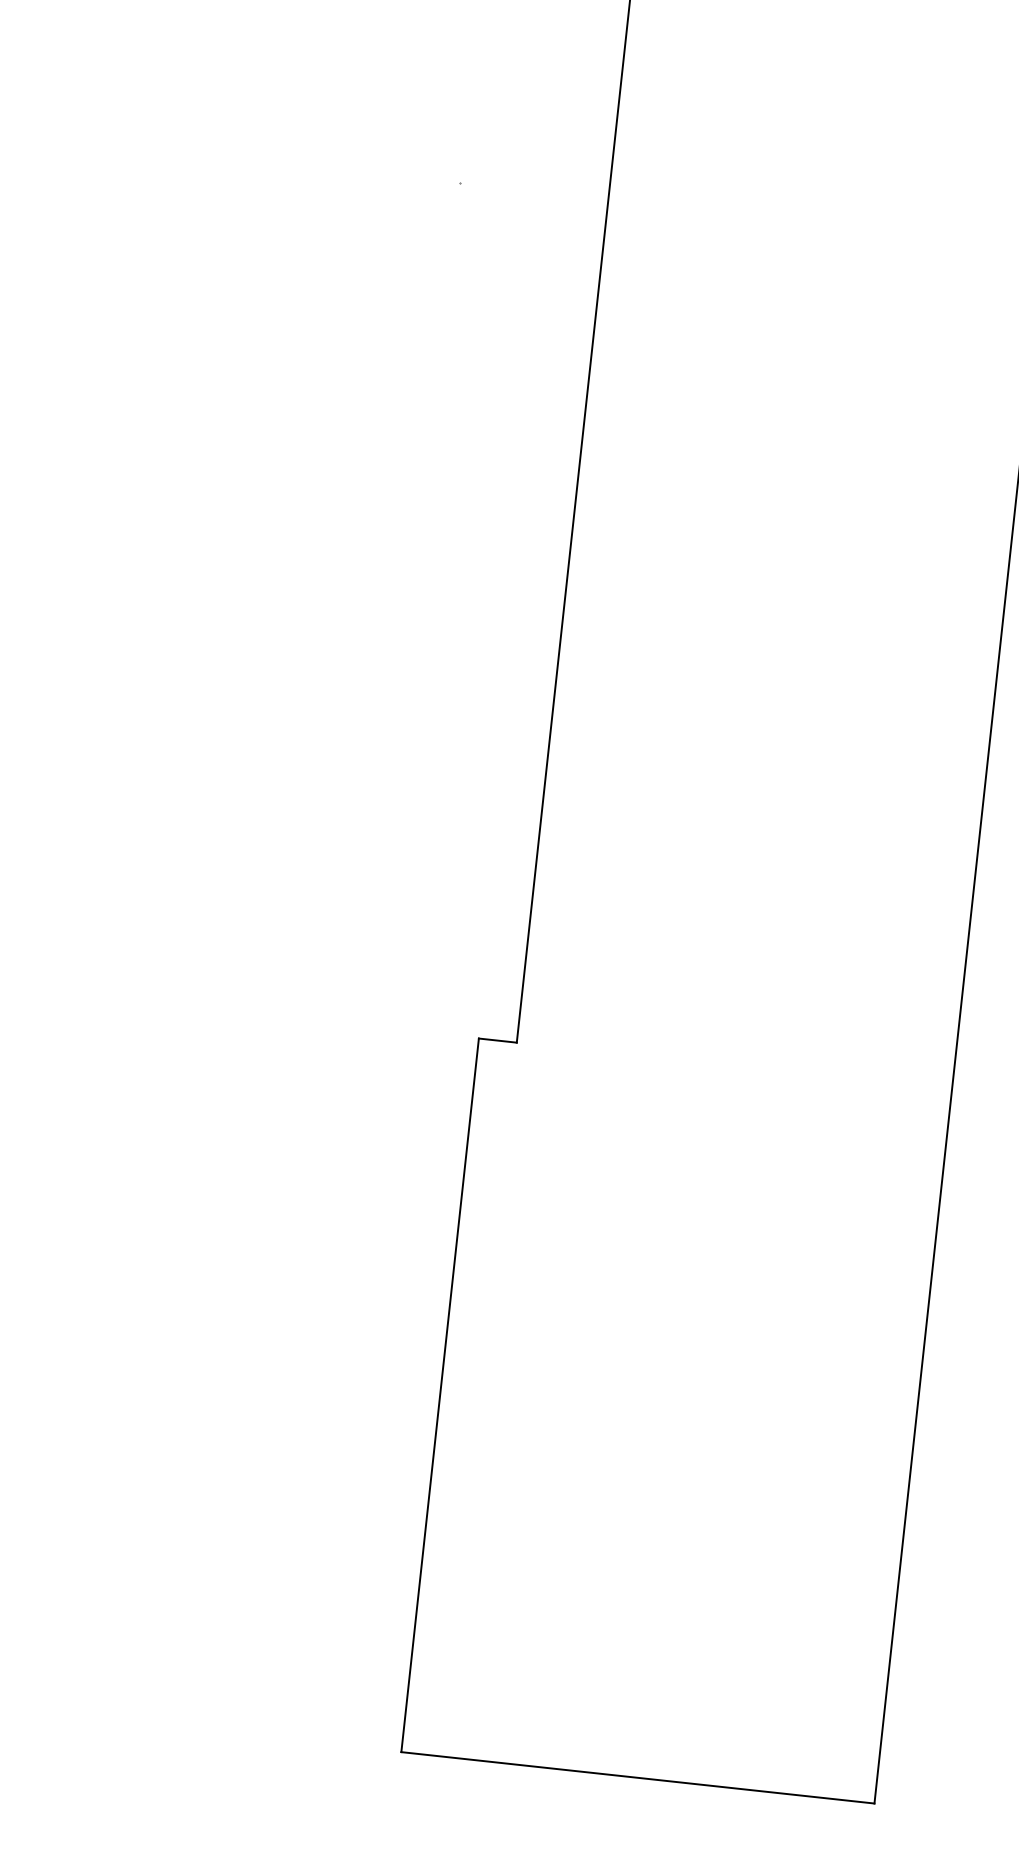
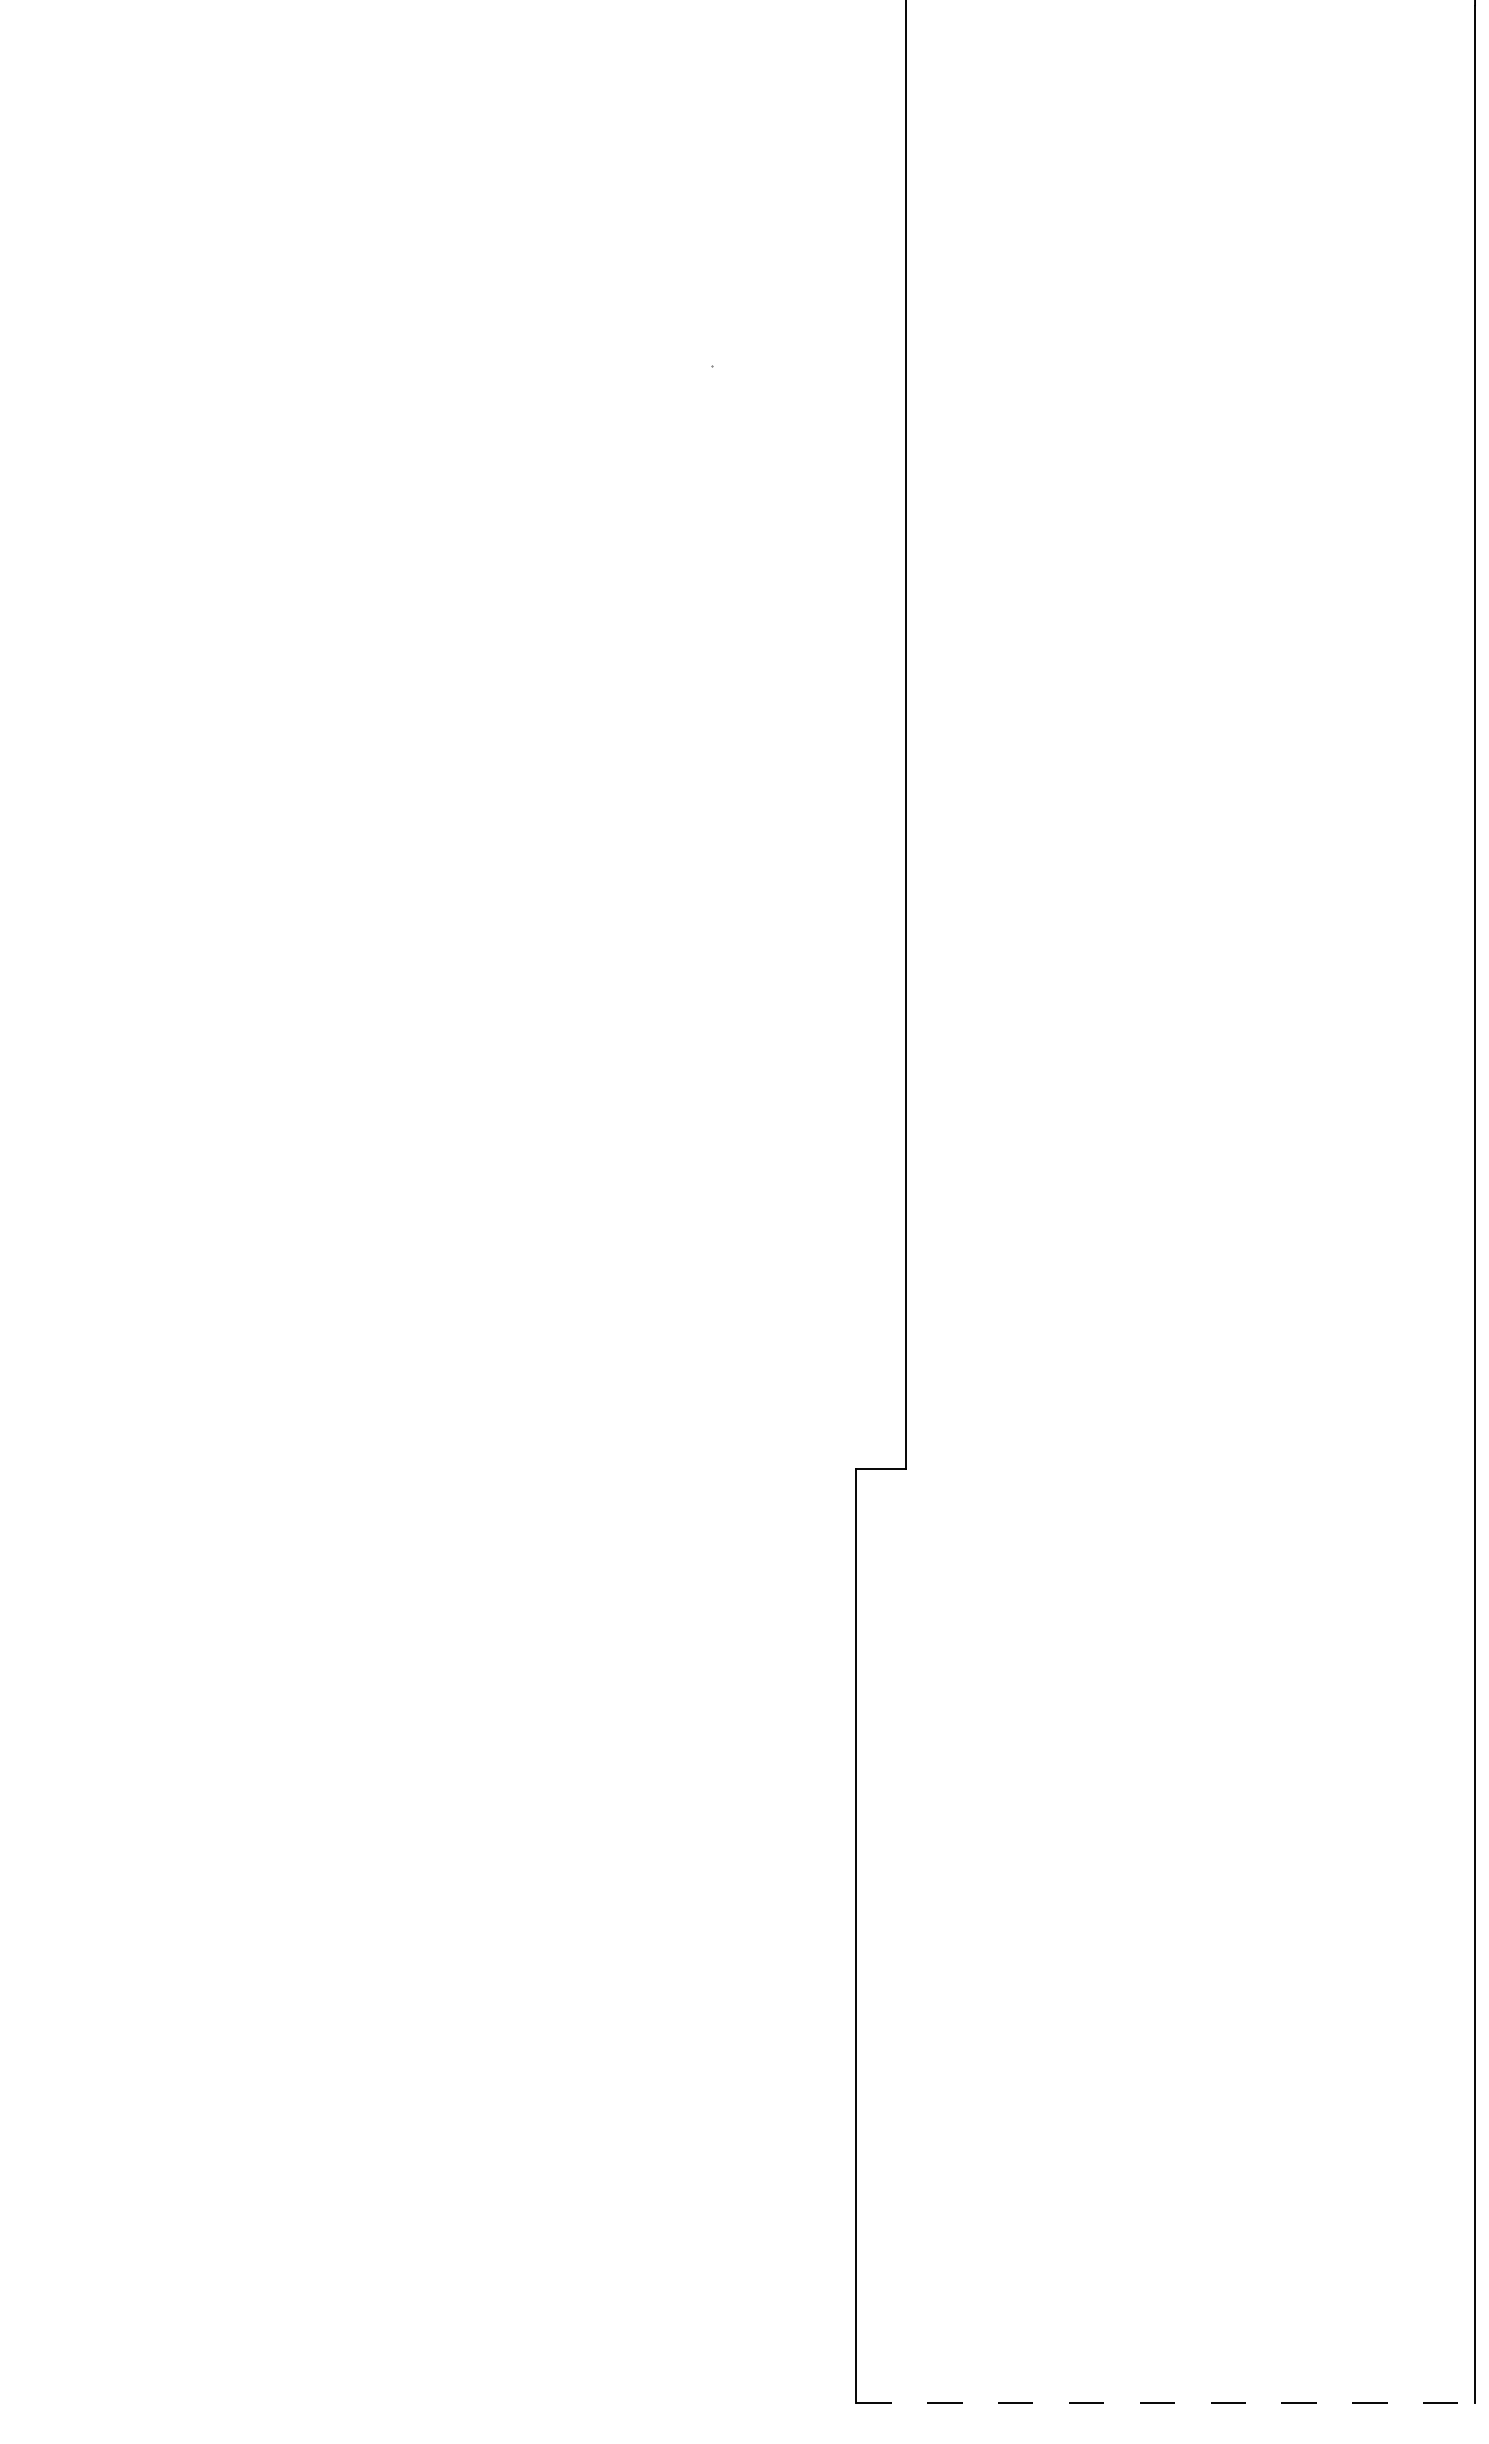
line: (638, 1777) -> (1166, 2402), solid -> dashed

